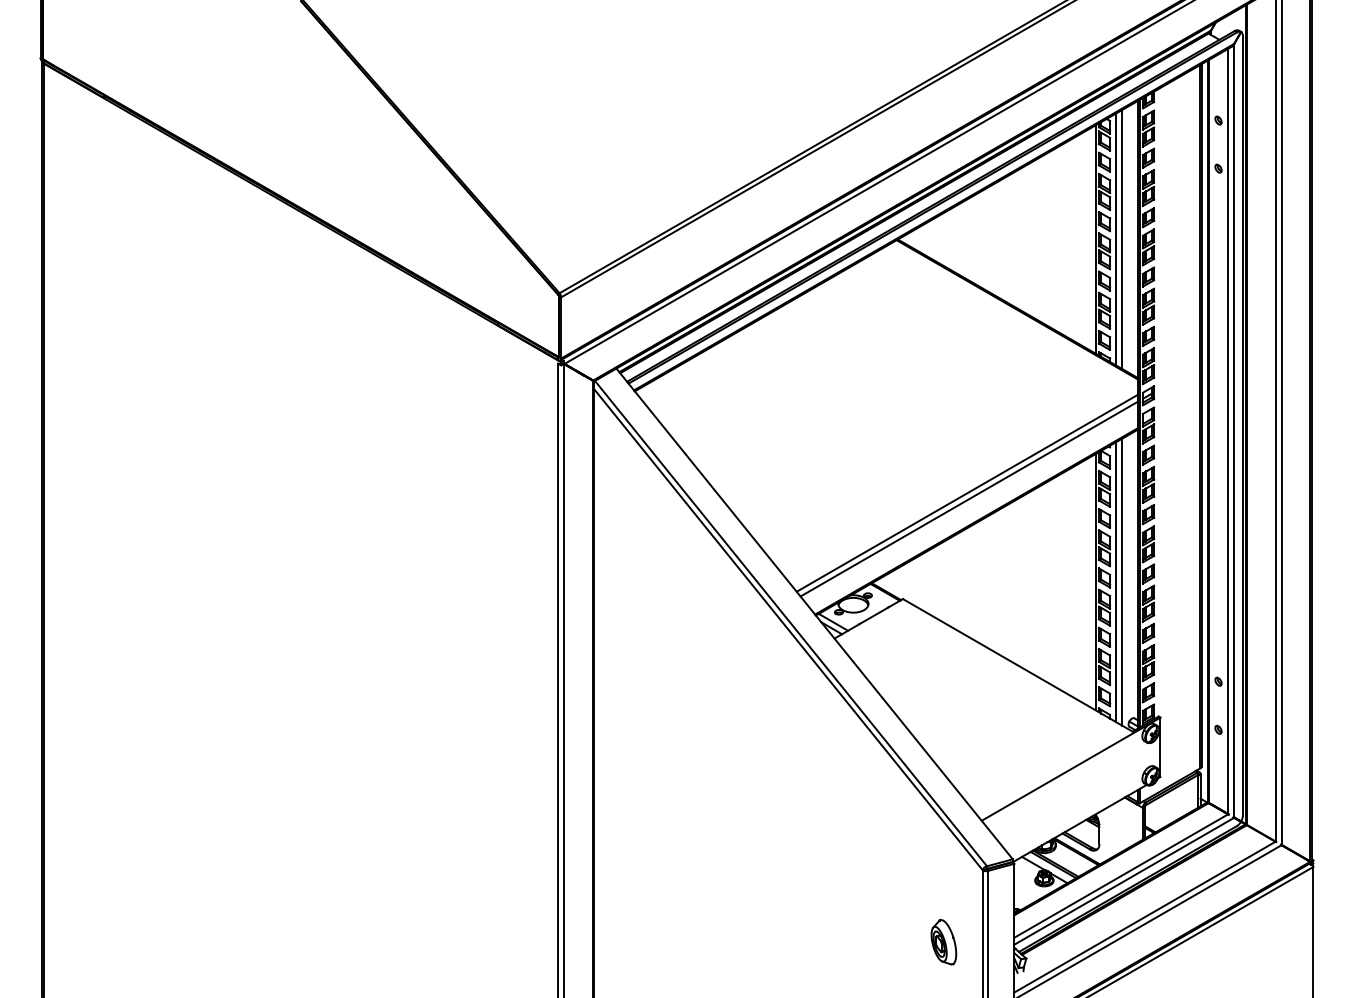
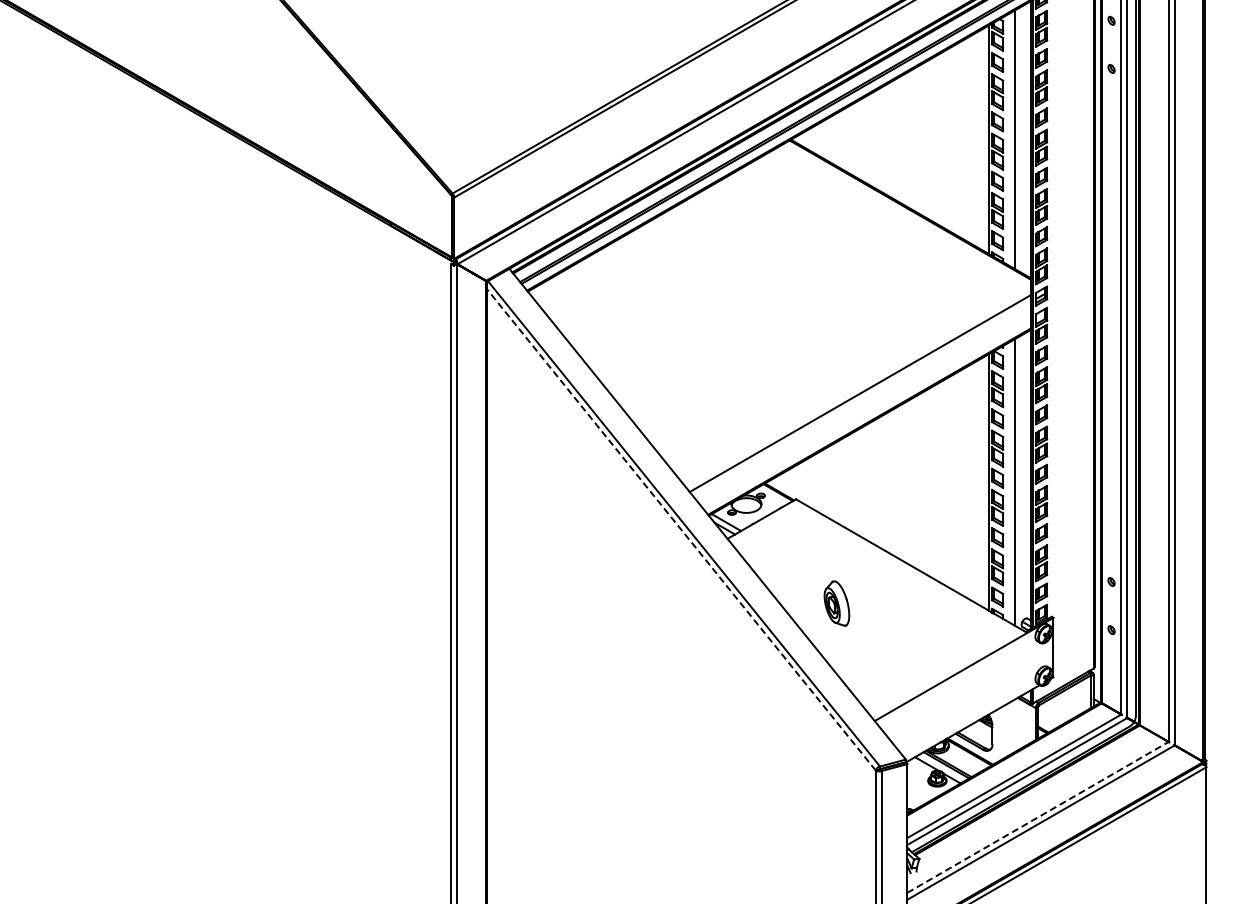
line: (1115, 239) -> (1008, 139), removed
line: (968, 498) -> (861, 398), removed
line: (1115, 582) -> (1008, 482), removed
line: (788, 629) -> (681, 529), solid -> dashed
line: (1144, 917) -> (1037, 817), solid -> dashed
part: (943, 942) -> (836, 603), moved

